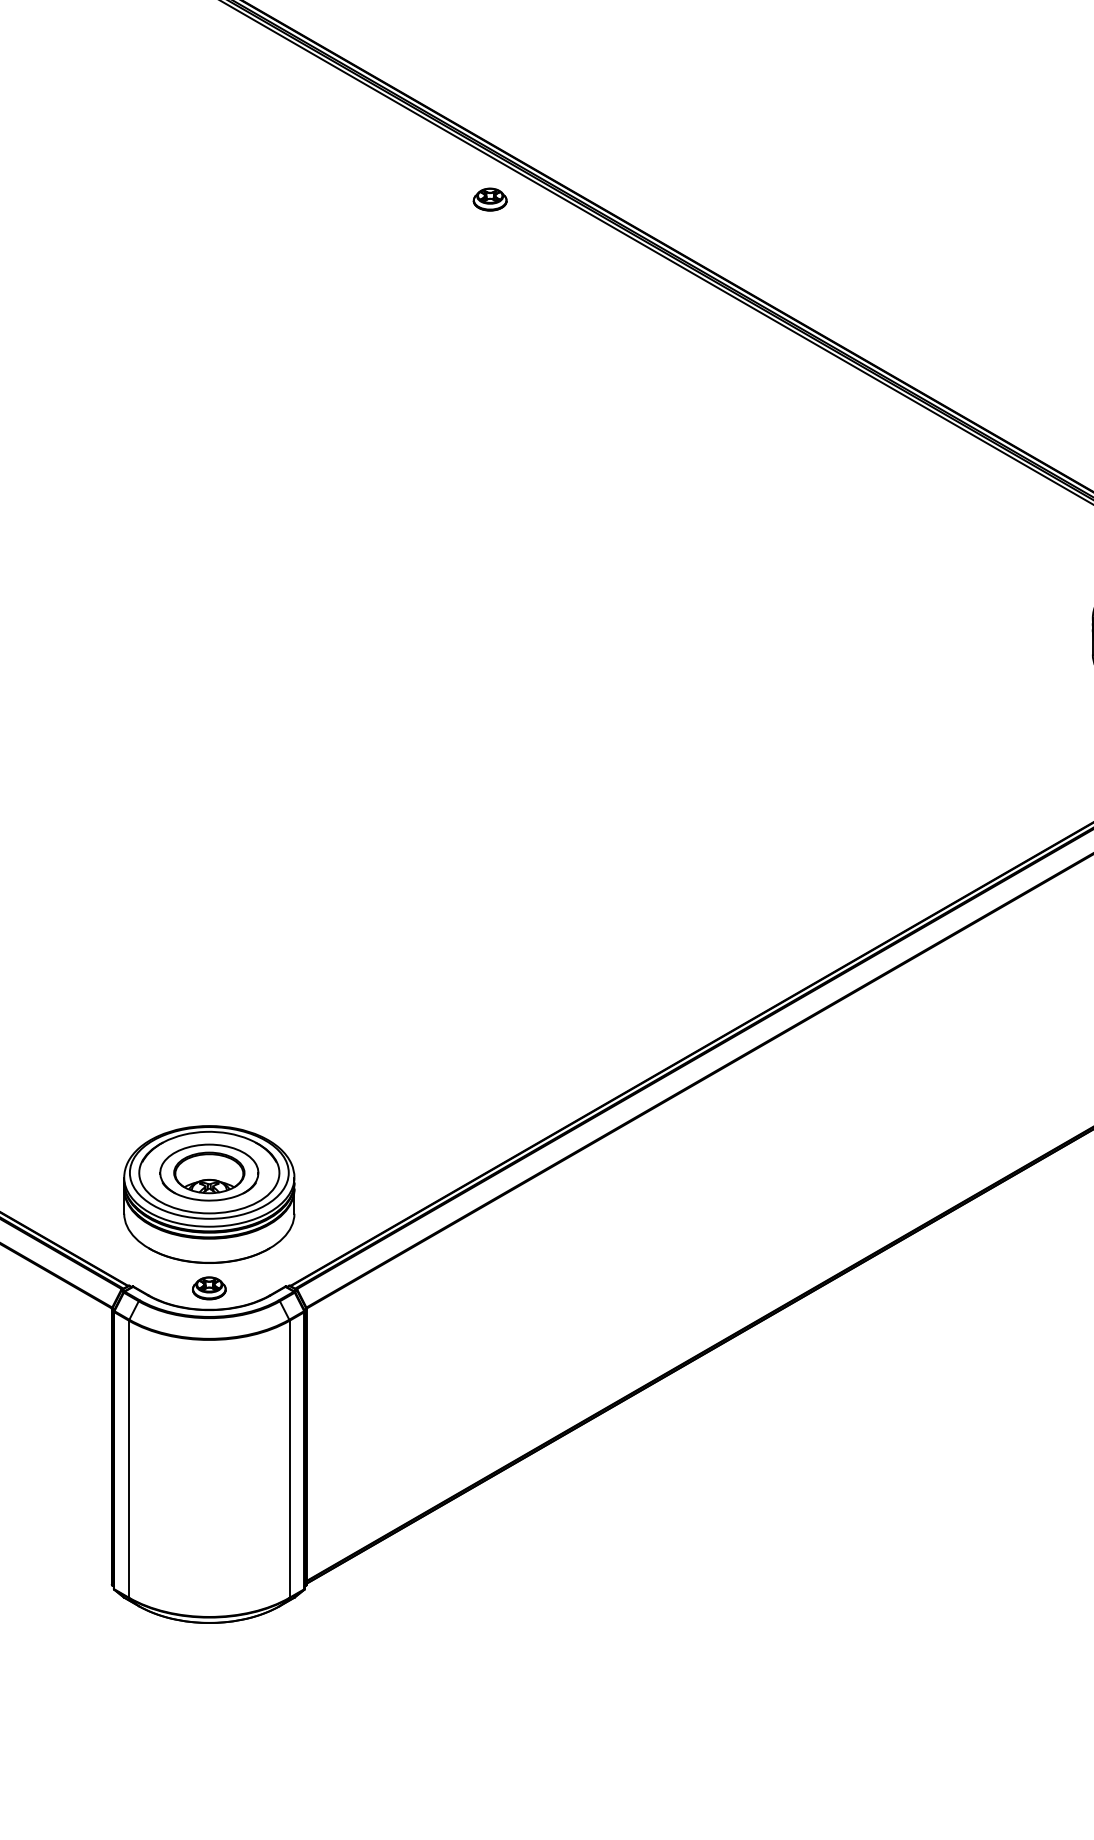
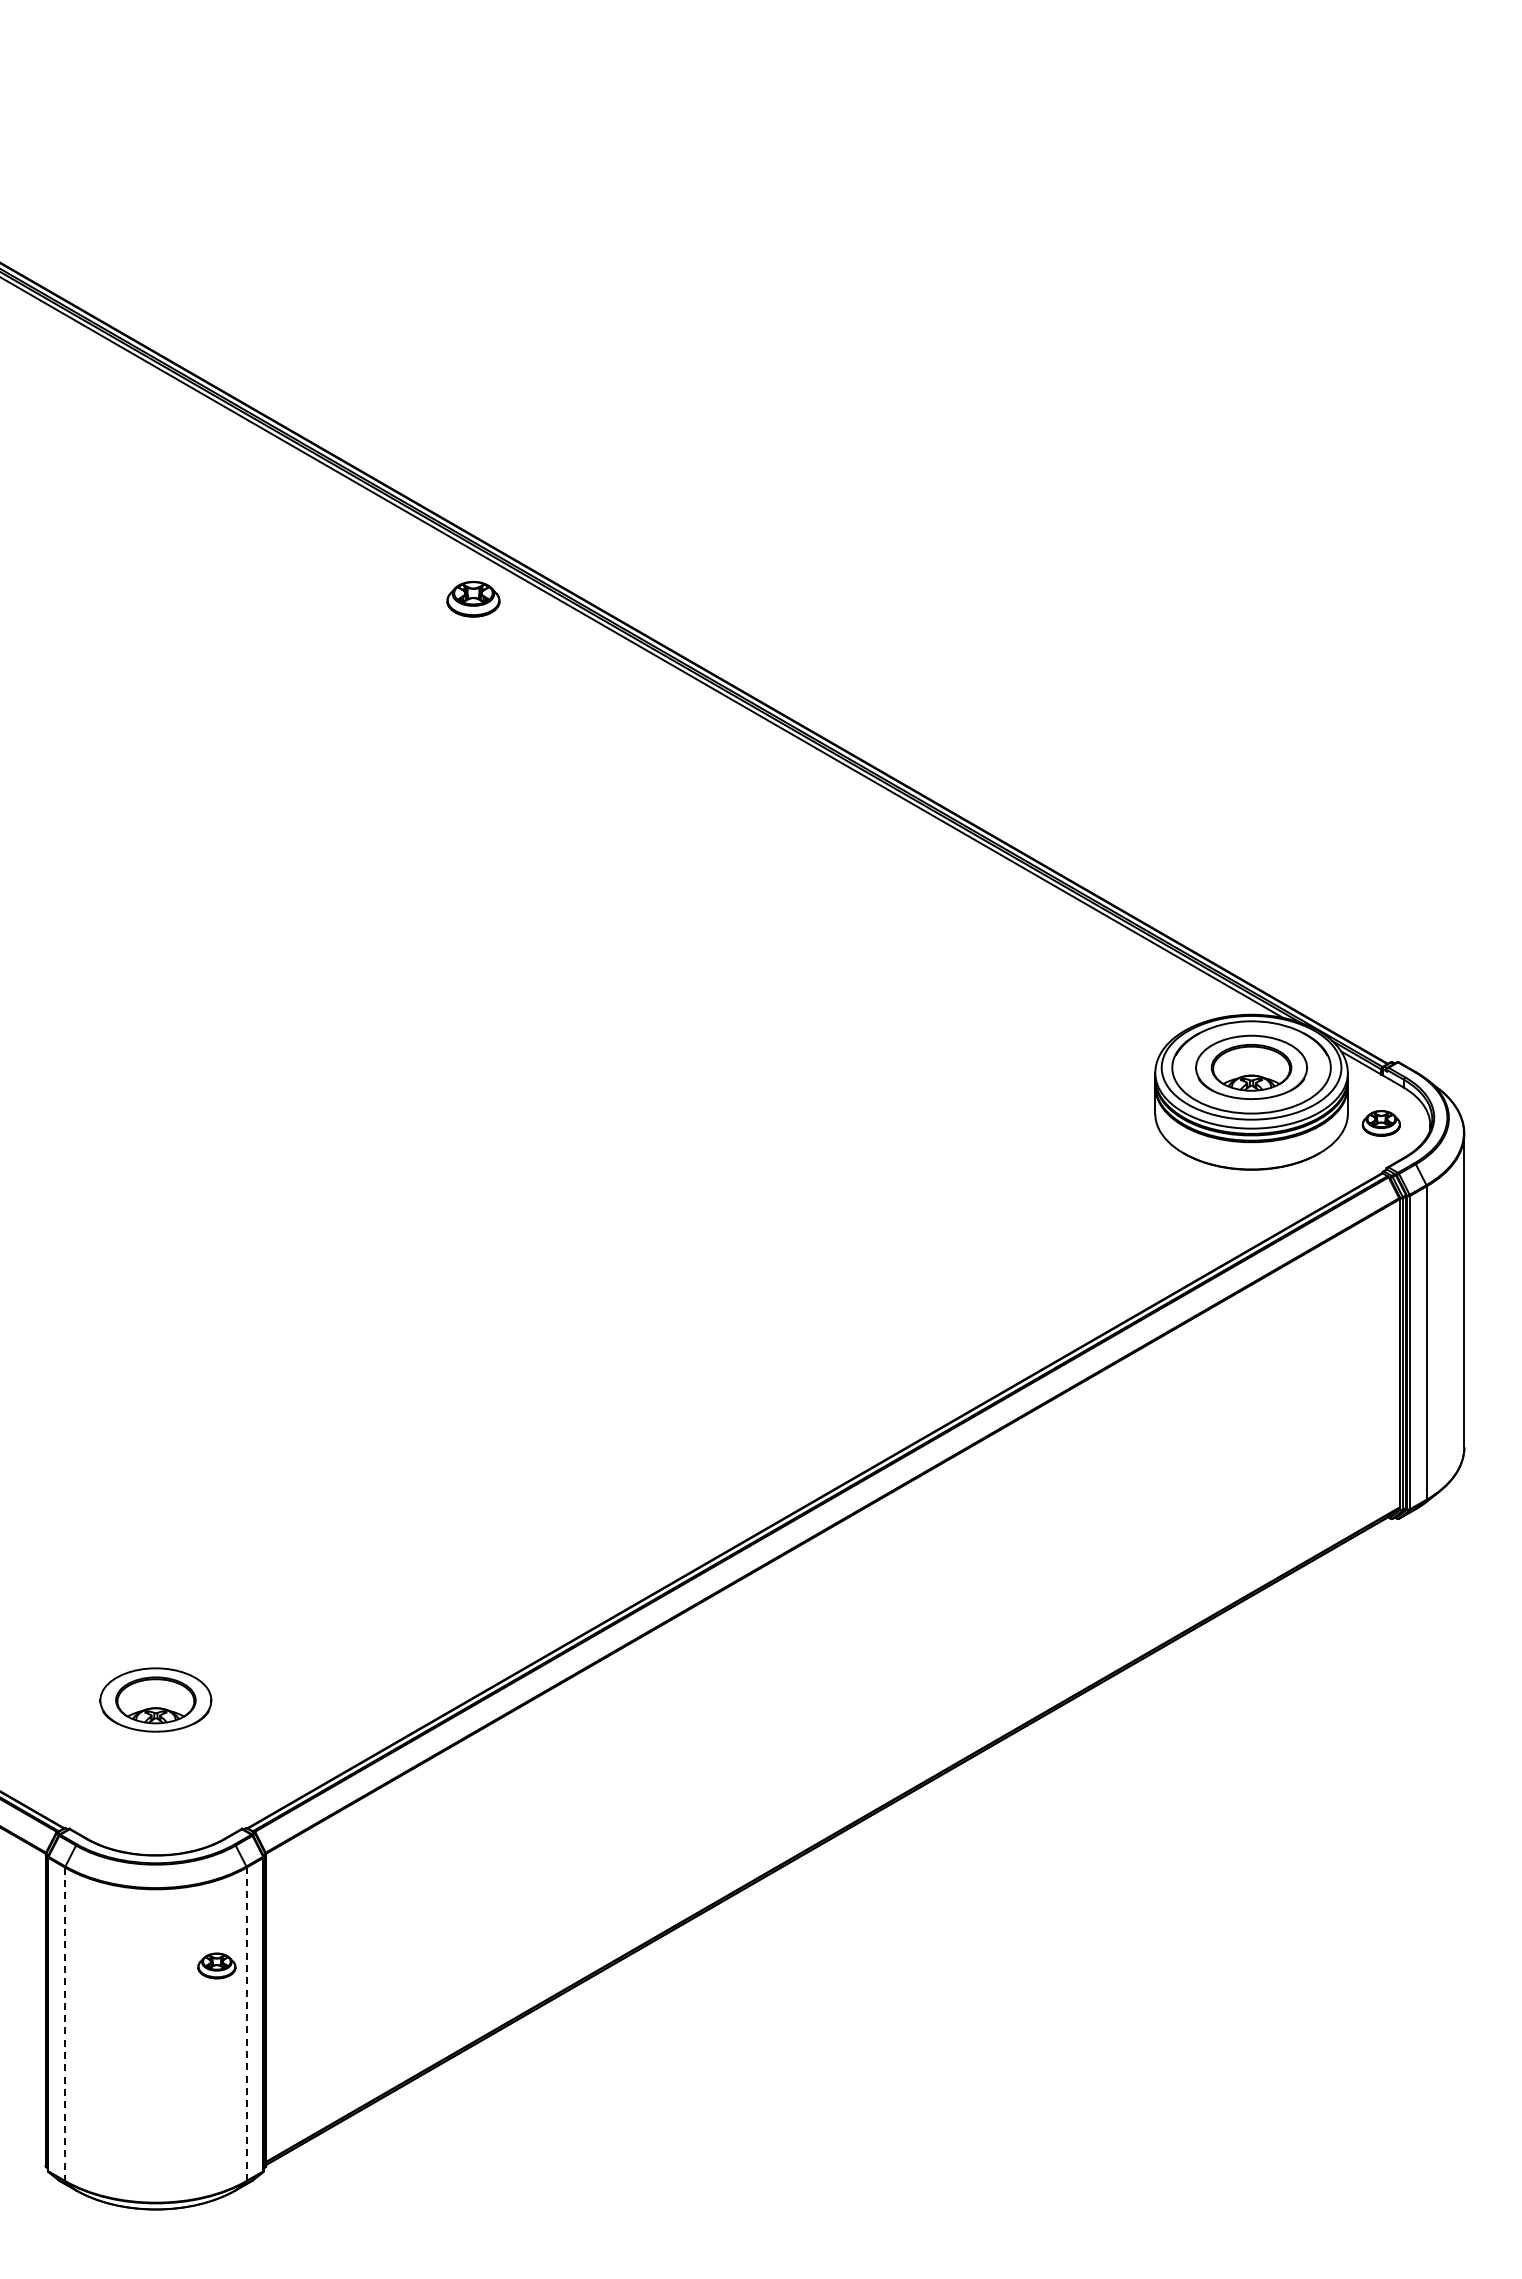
part: (490, 199) -> (473, 599), size x1.4
part: (208, 1194) -> (155, 1724), removed
part: (208, 1287) -> (216, 1965), moved
line: (129, 1459) -> (65, 2024), solid -> dashed
line: (289, 1459) -> (246, 2024), solid -> dashed

